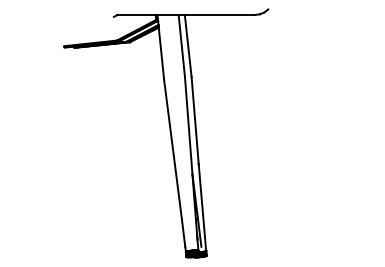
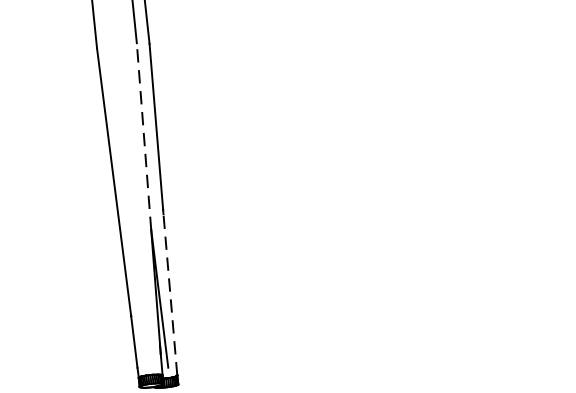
line: (188, 125) -> (143, 136), solid -> dashed
line: (202, 208) -> (170, 294), solid -> dashed

